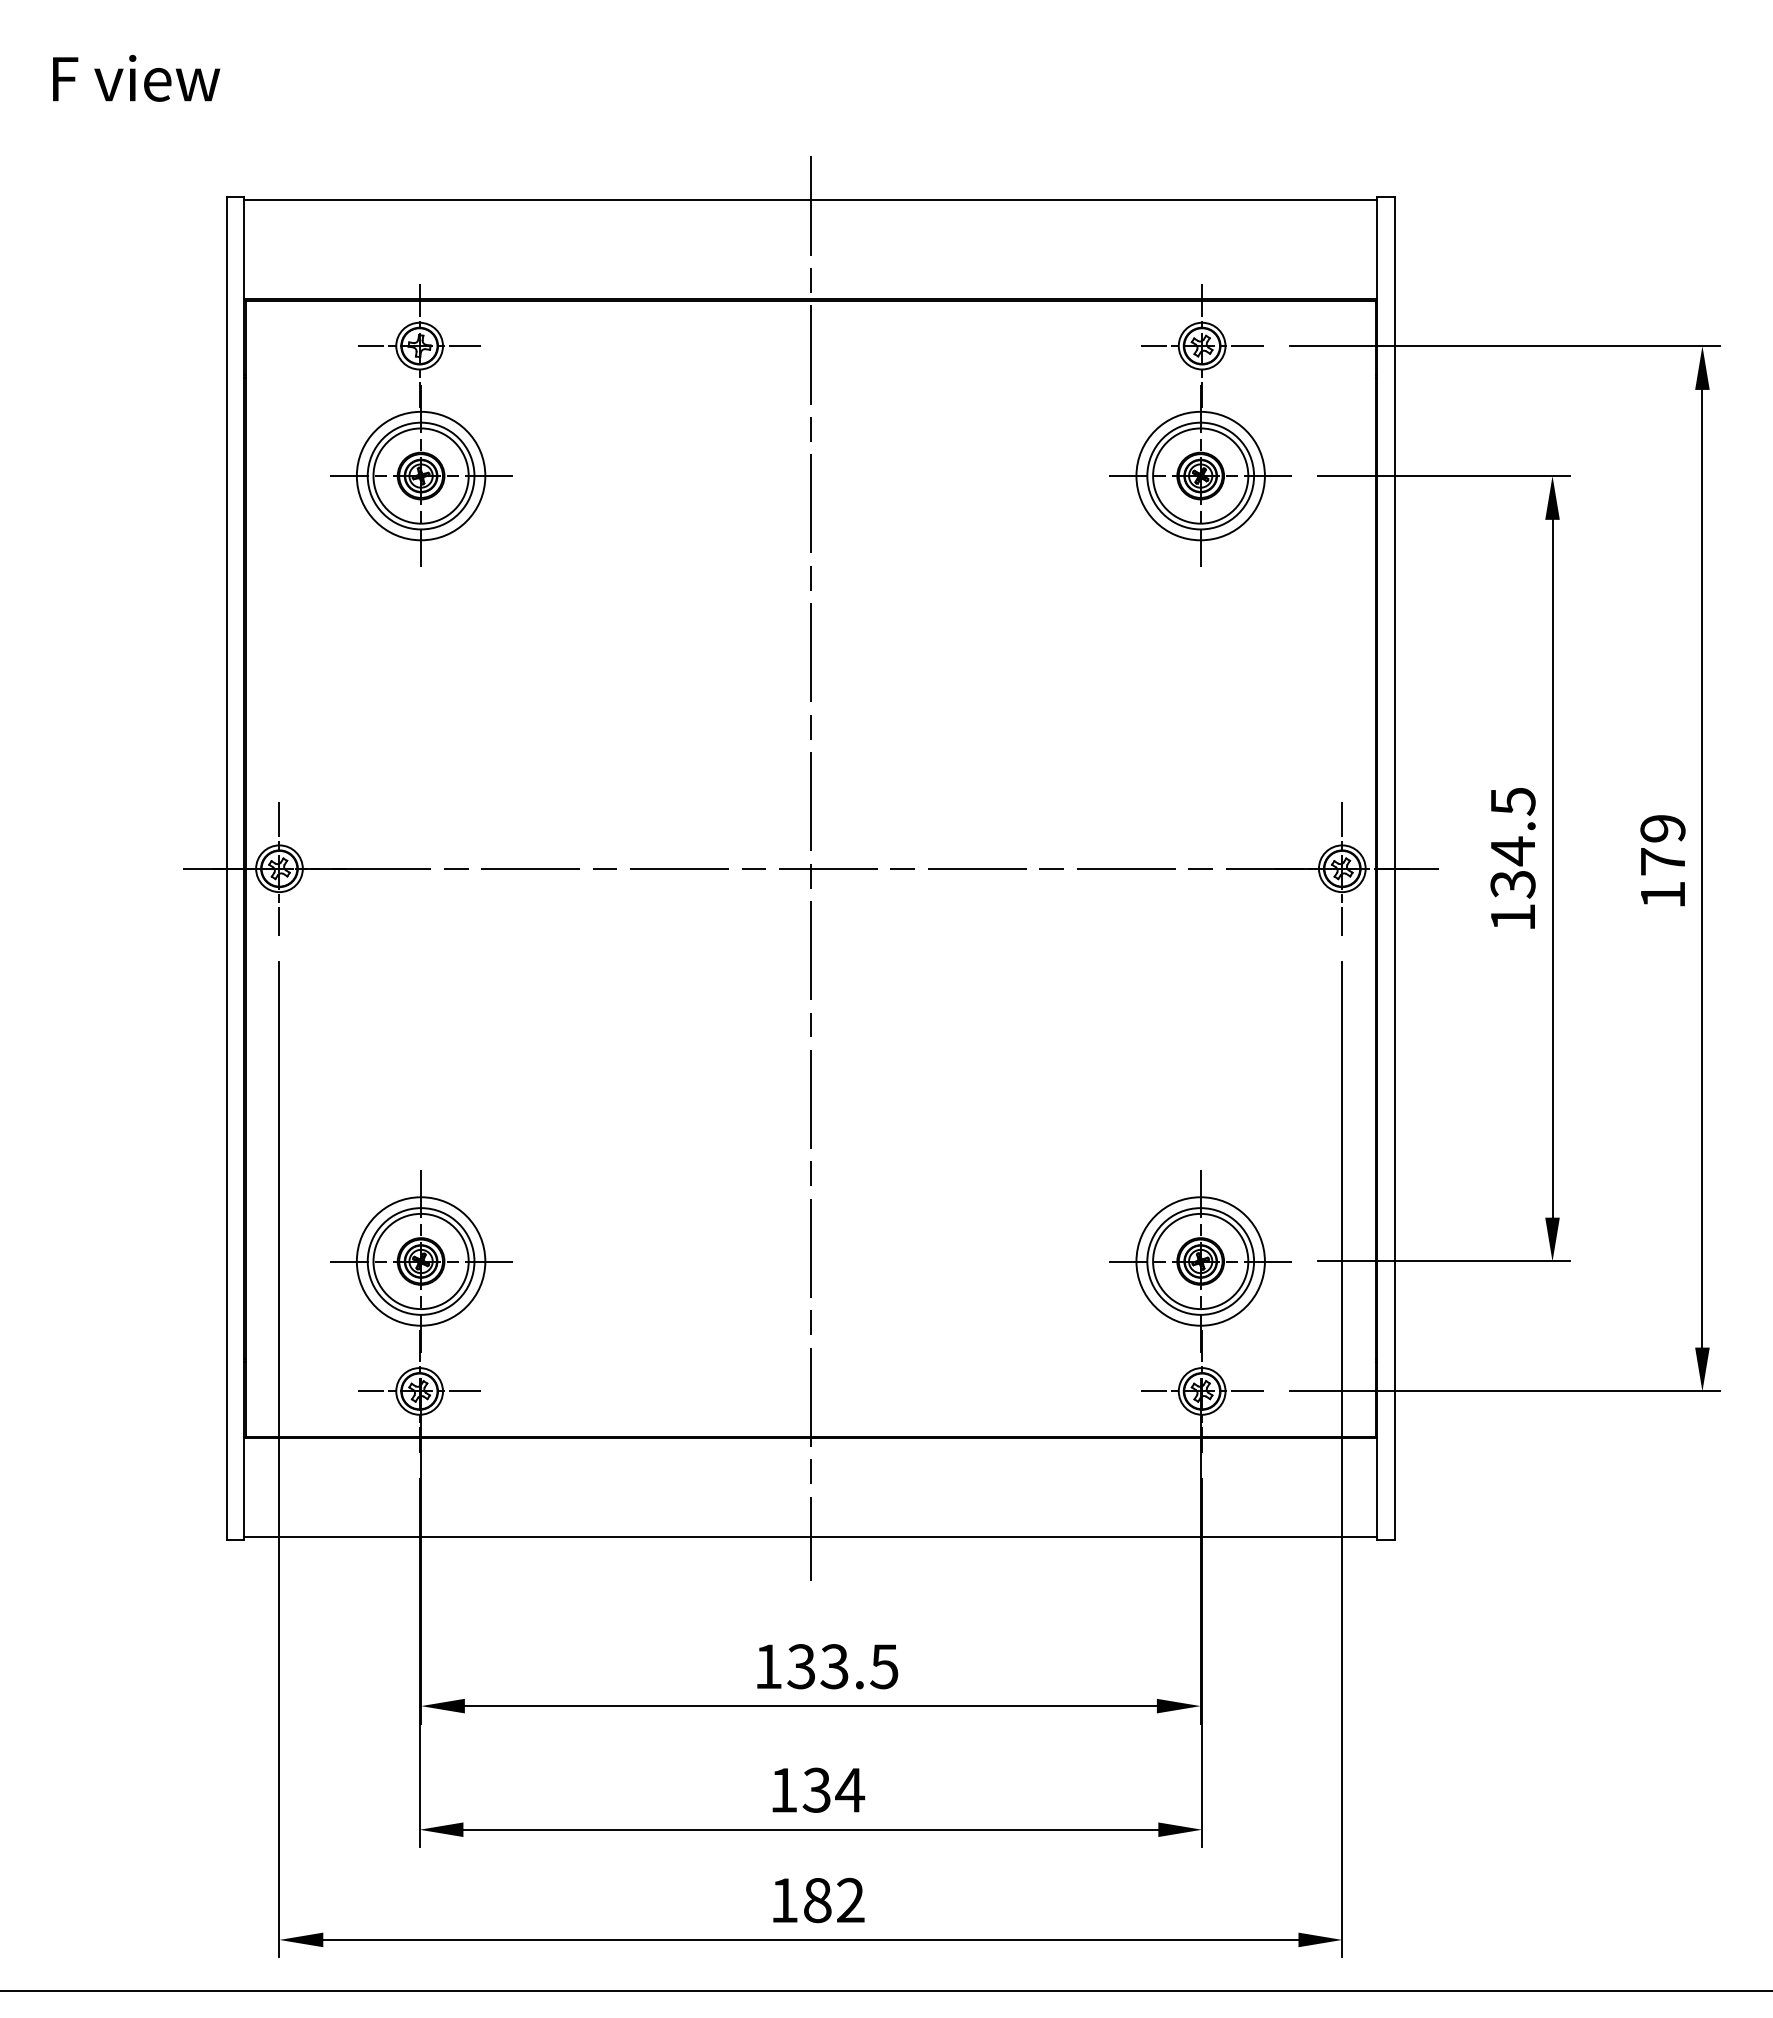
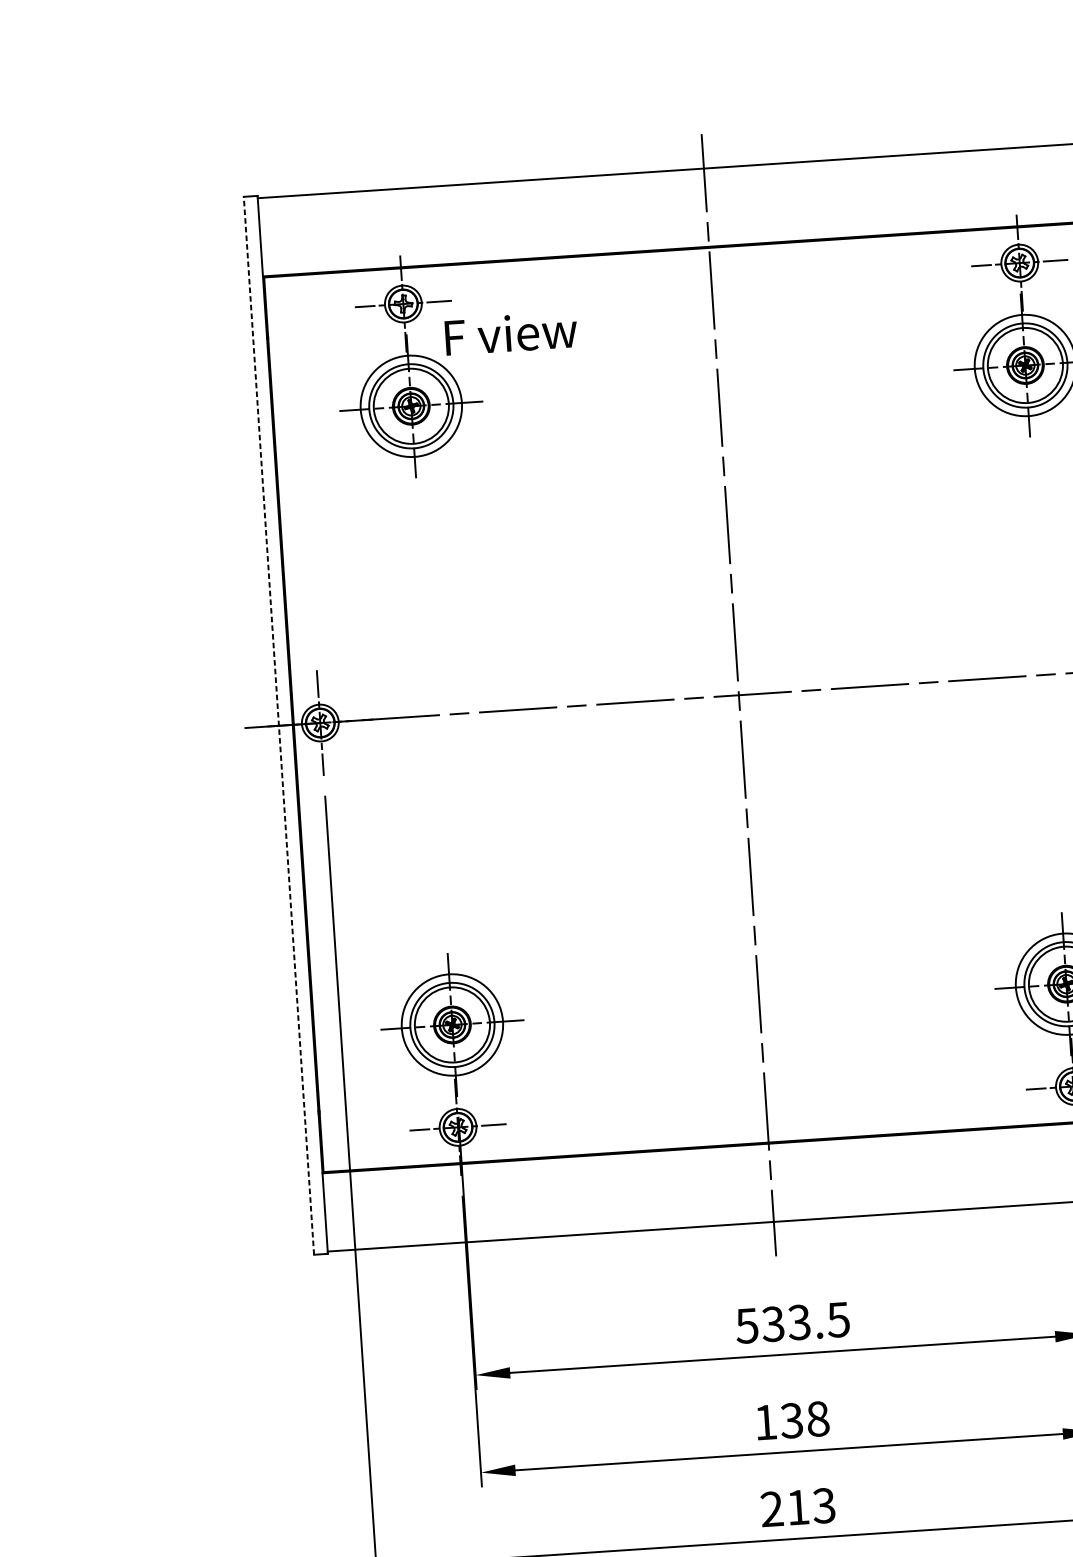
text: (136, 77) -> (511, 332), moved
line: (226, 868) -> (278, 725), solid -> dashed
text: (767, 1666) -> (746, 1325), 133.5 -> 533.5
text: (850, 1789) -> (818, 1418), 134 -> 138
text: (817, 1900) -> (798, 1507), 182 -> 213

